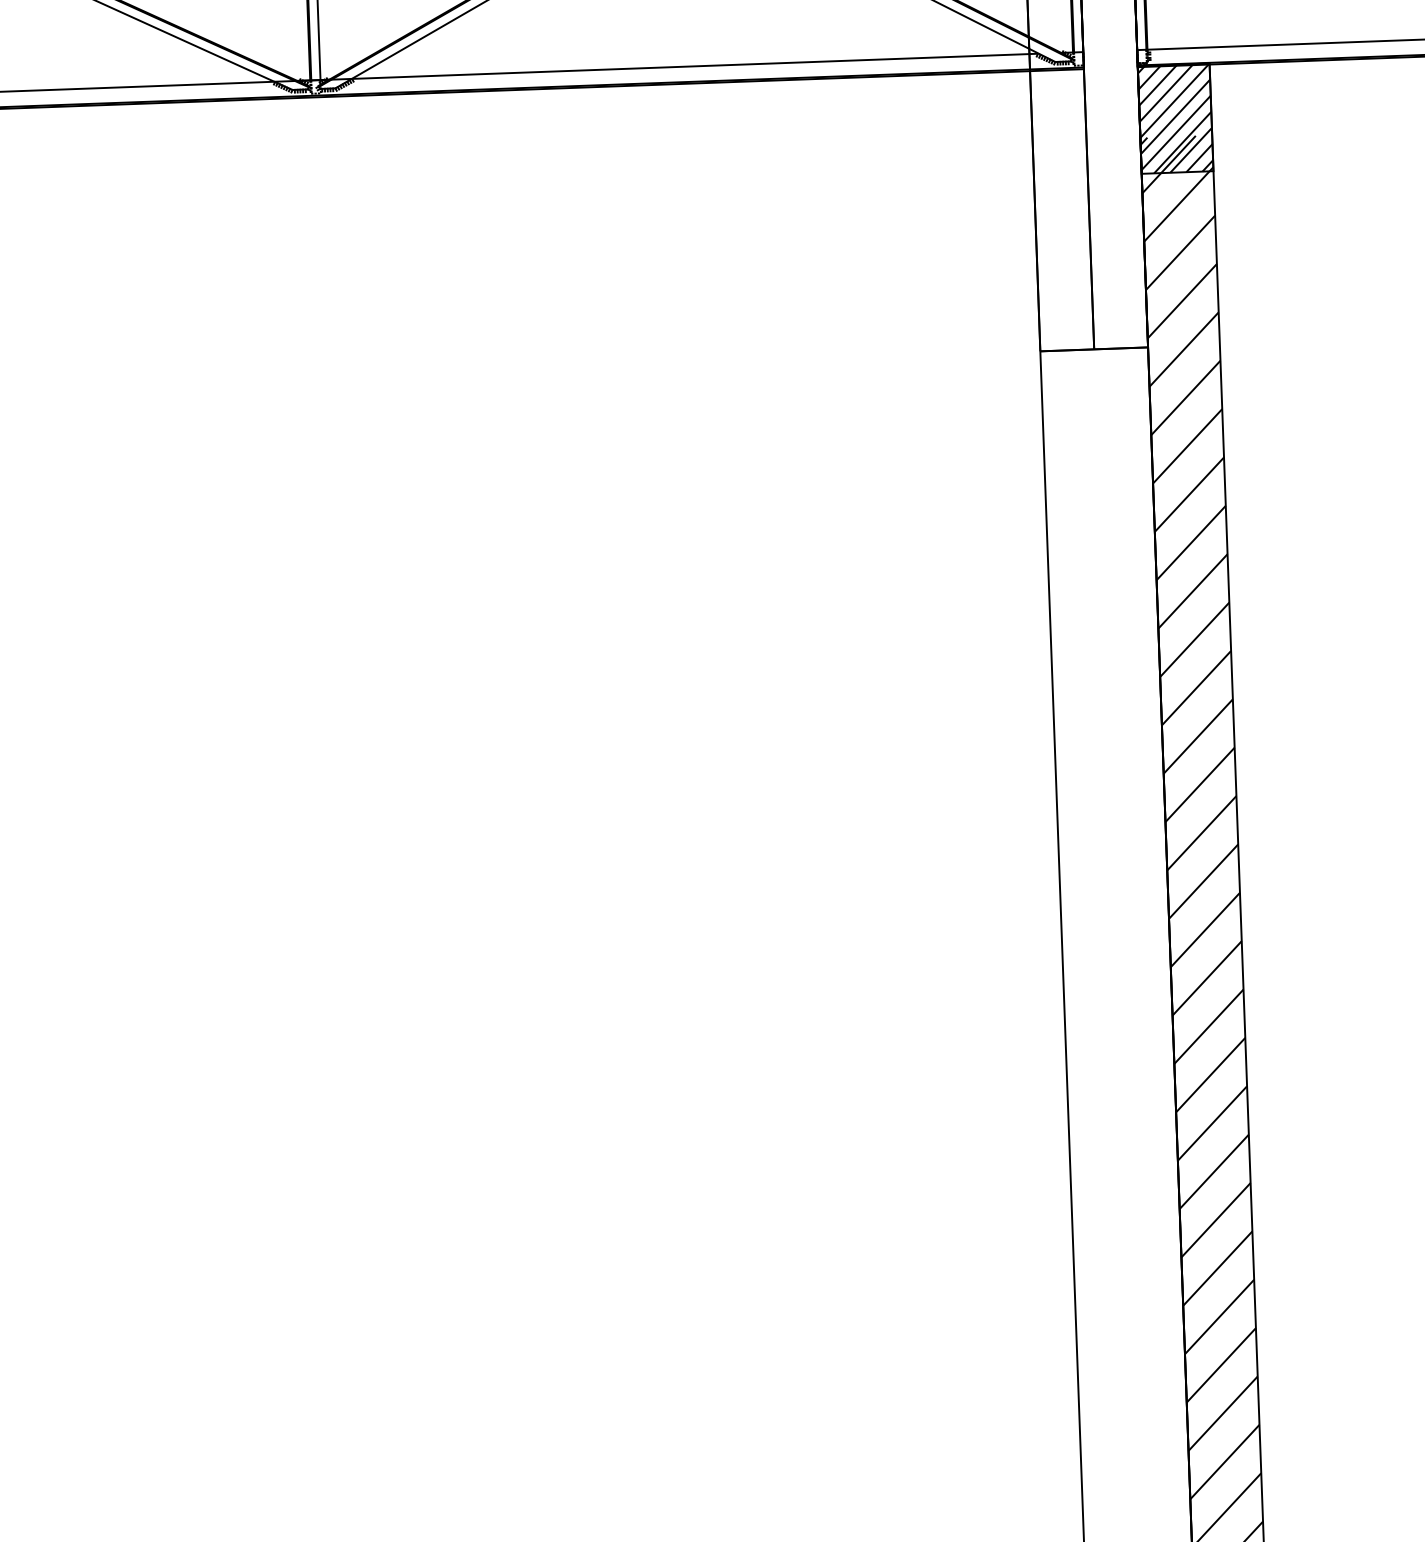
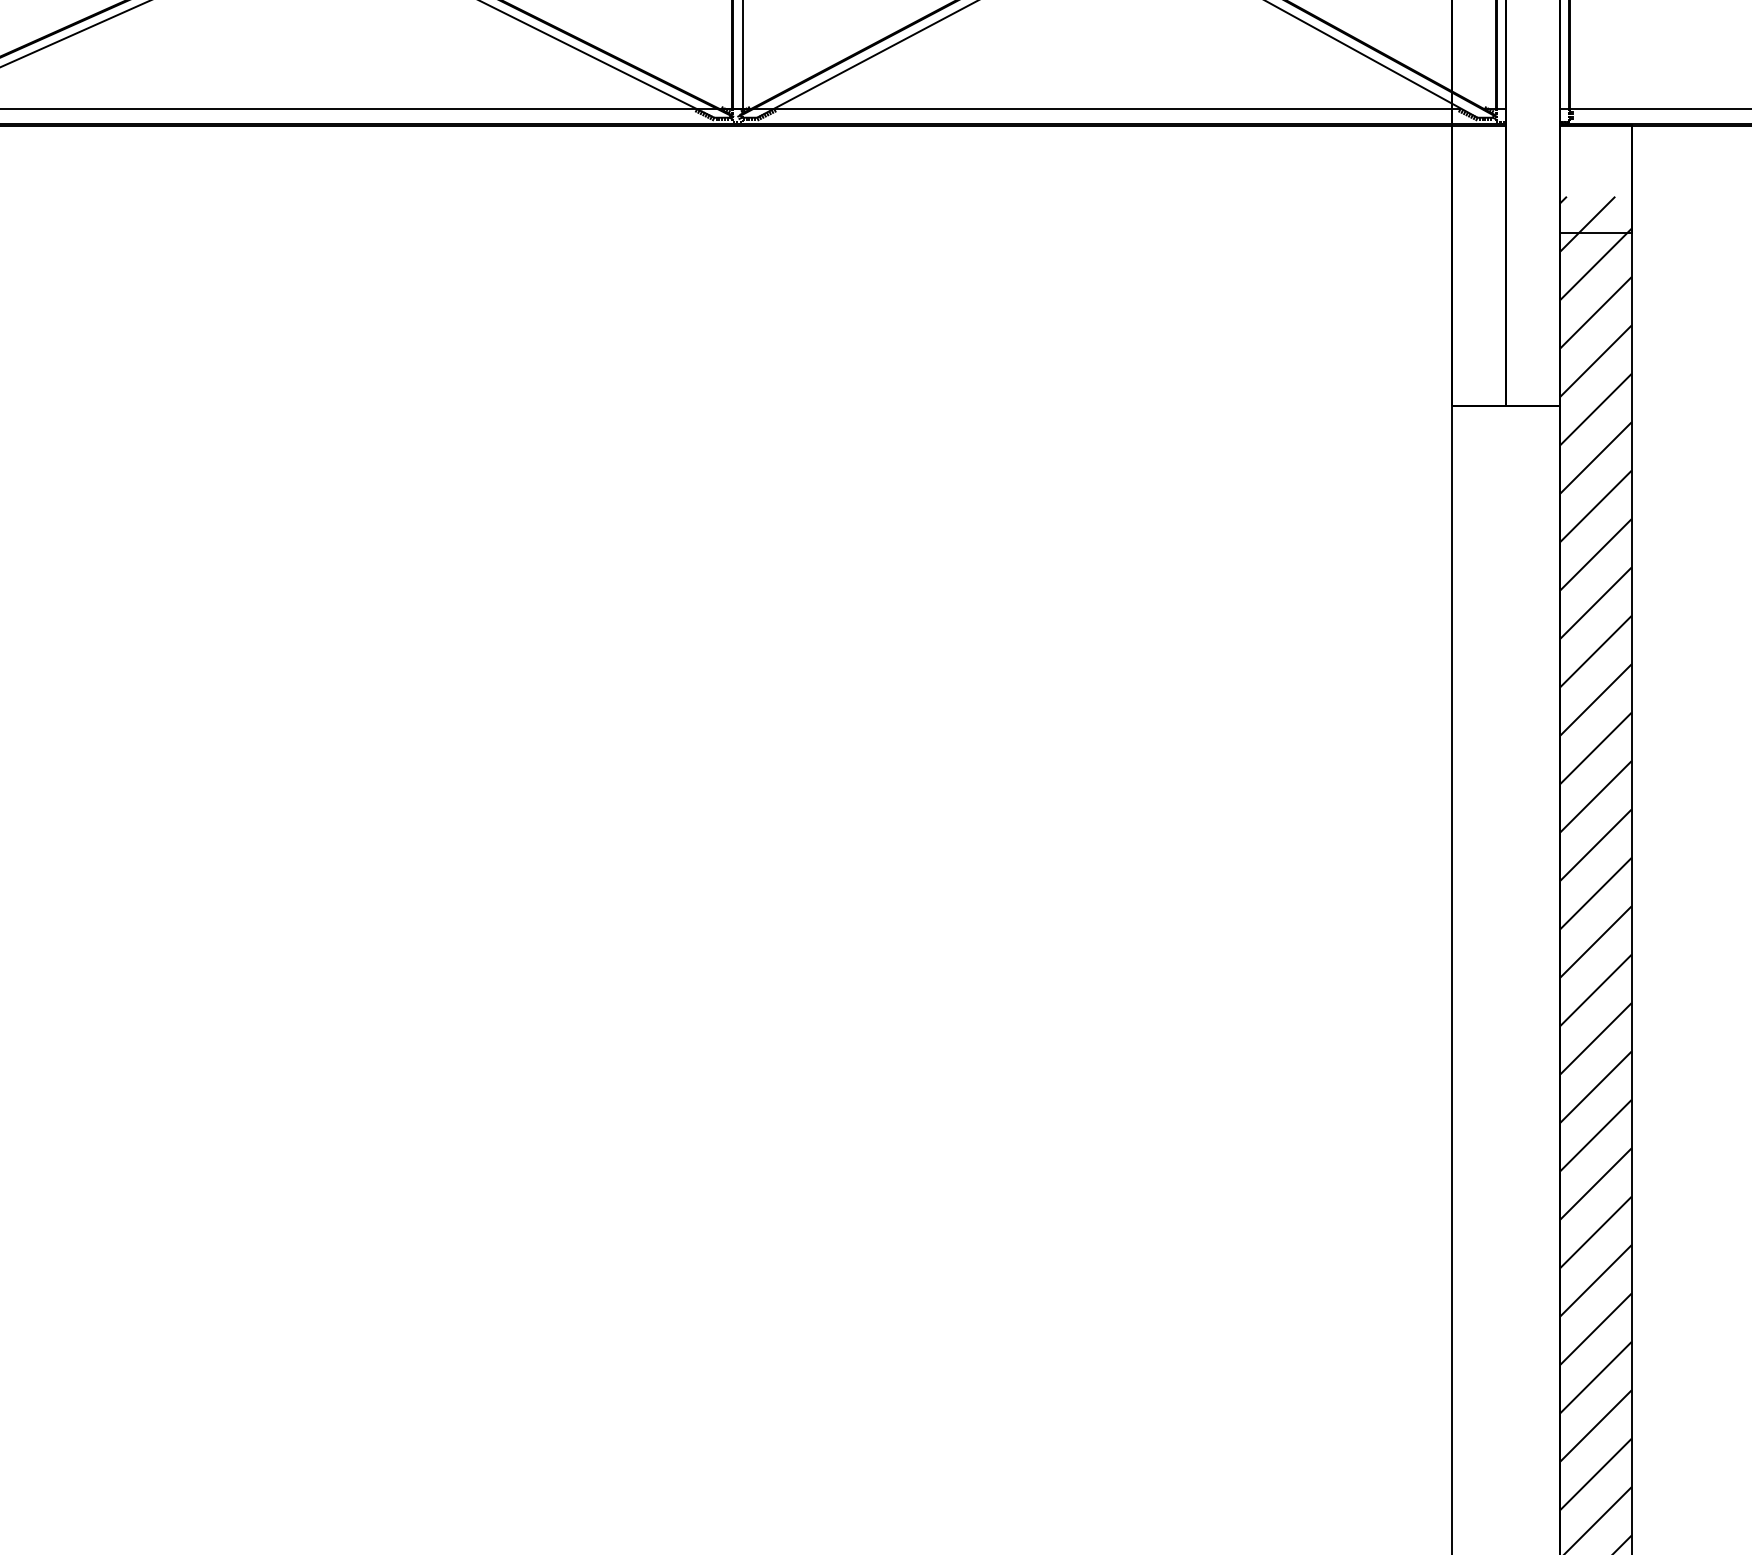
hatch: (1175, 118) -> (1595, 178), removed

